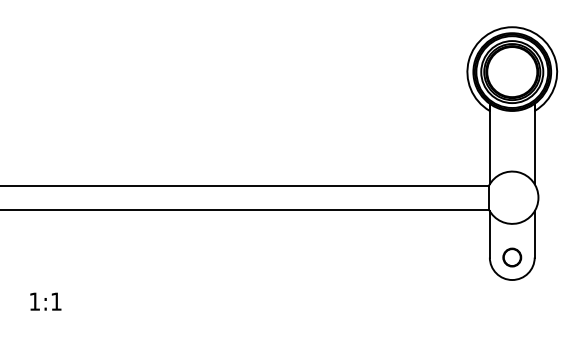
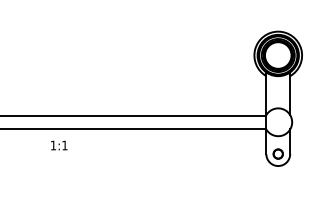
text: (46, 301) -> (59, 145), moved

